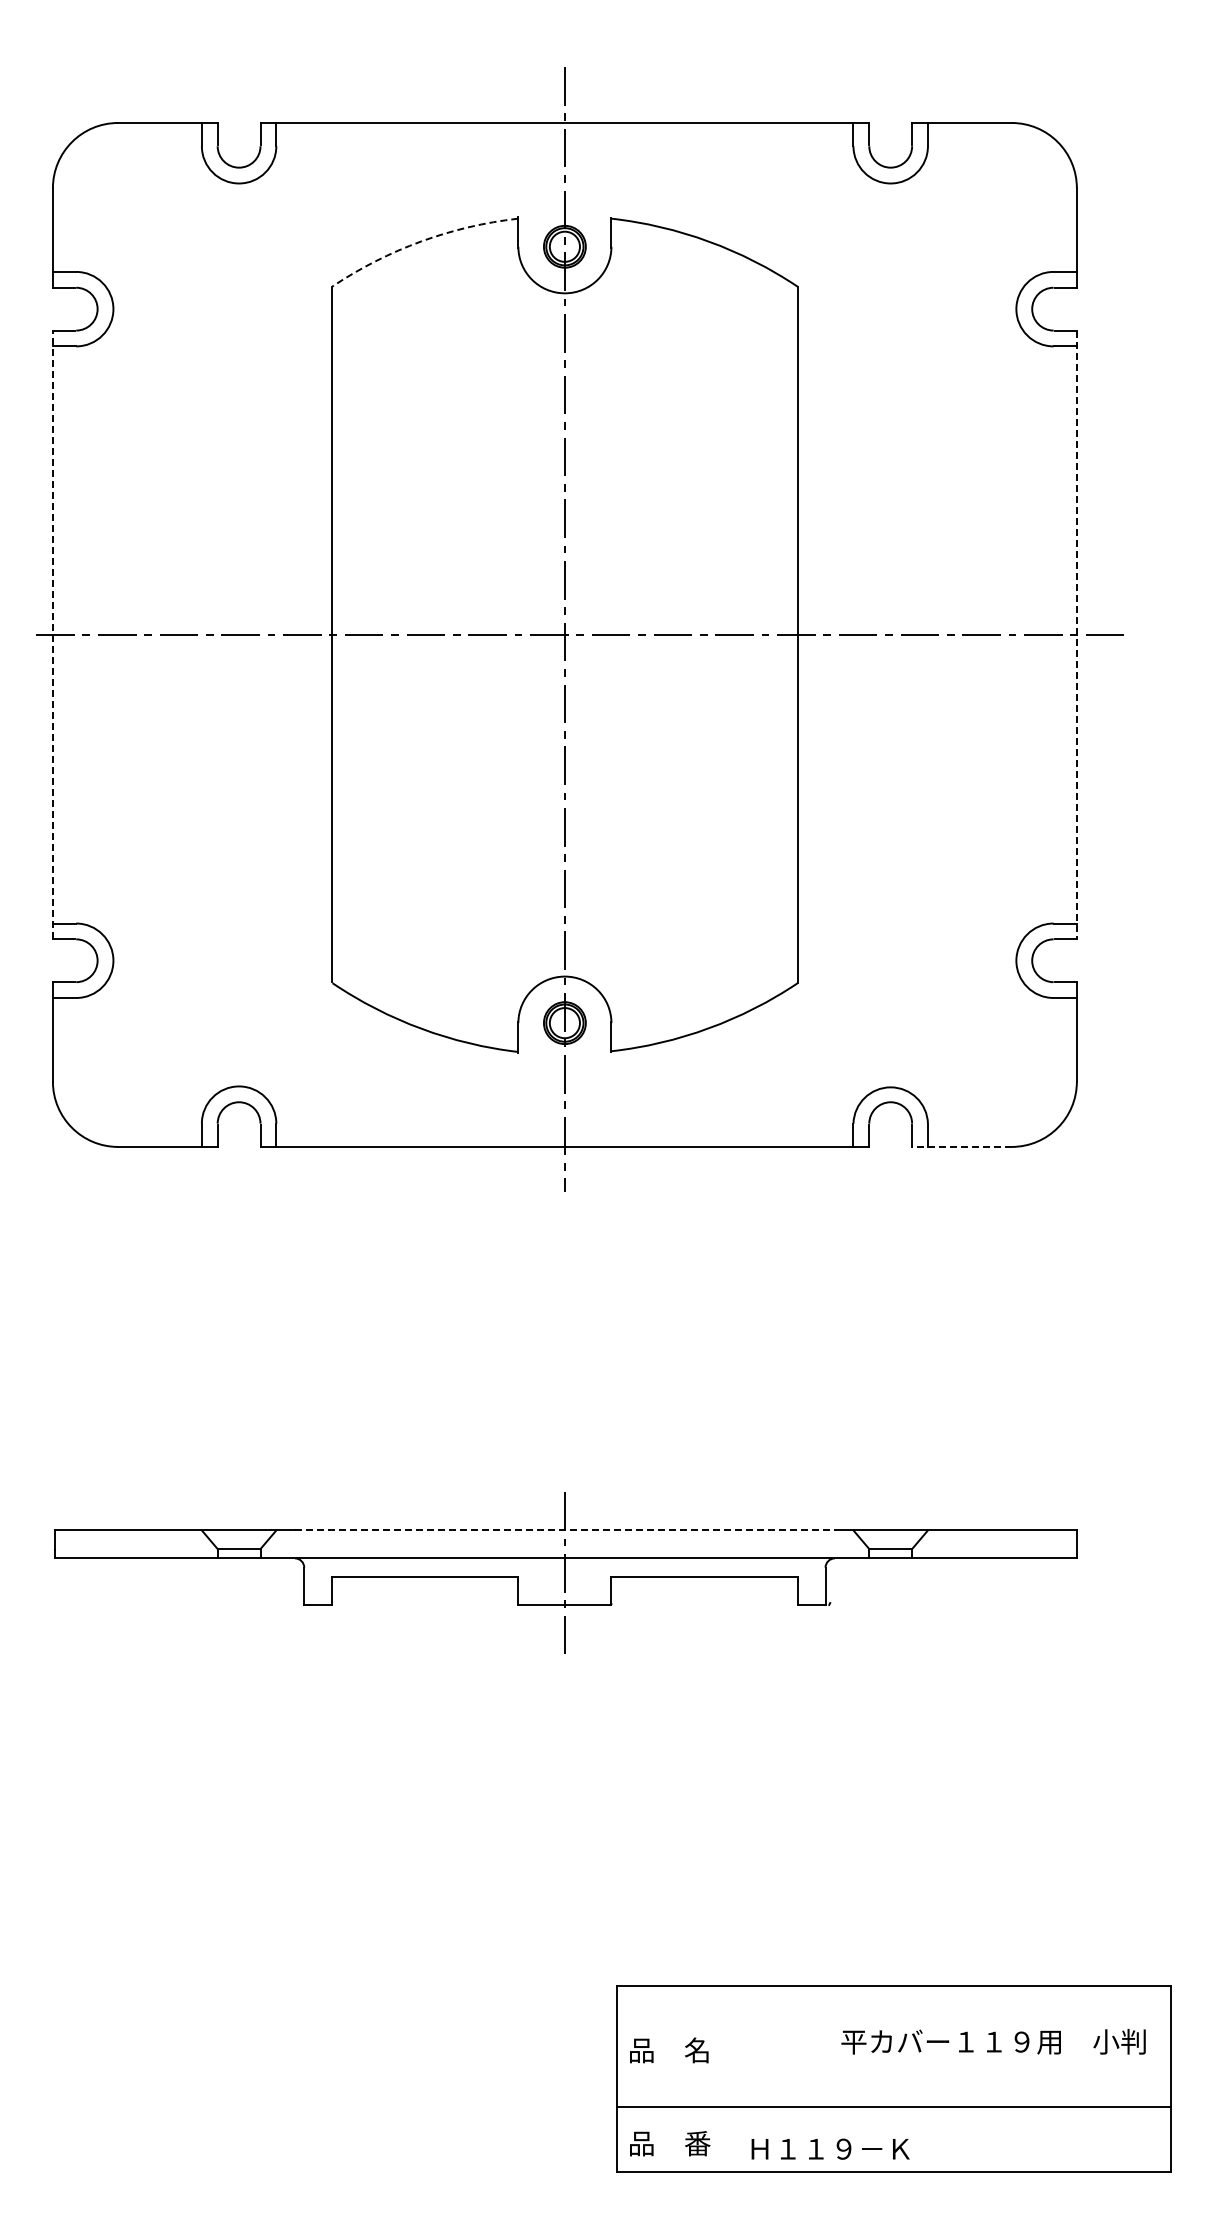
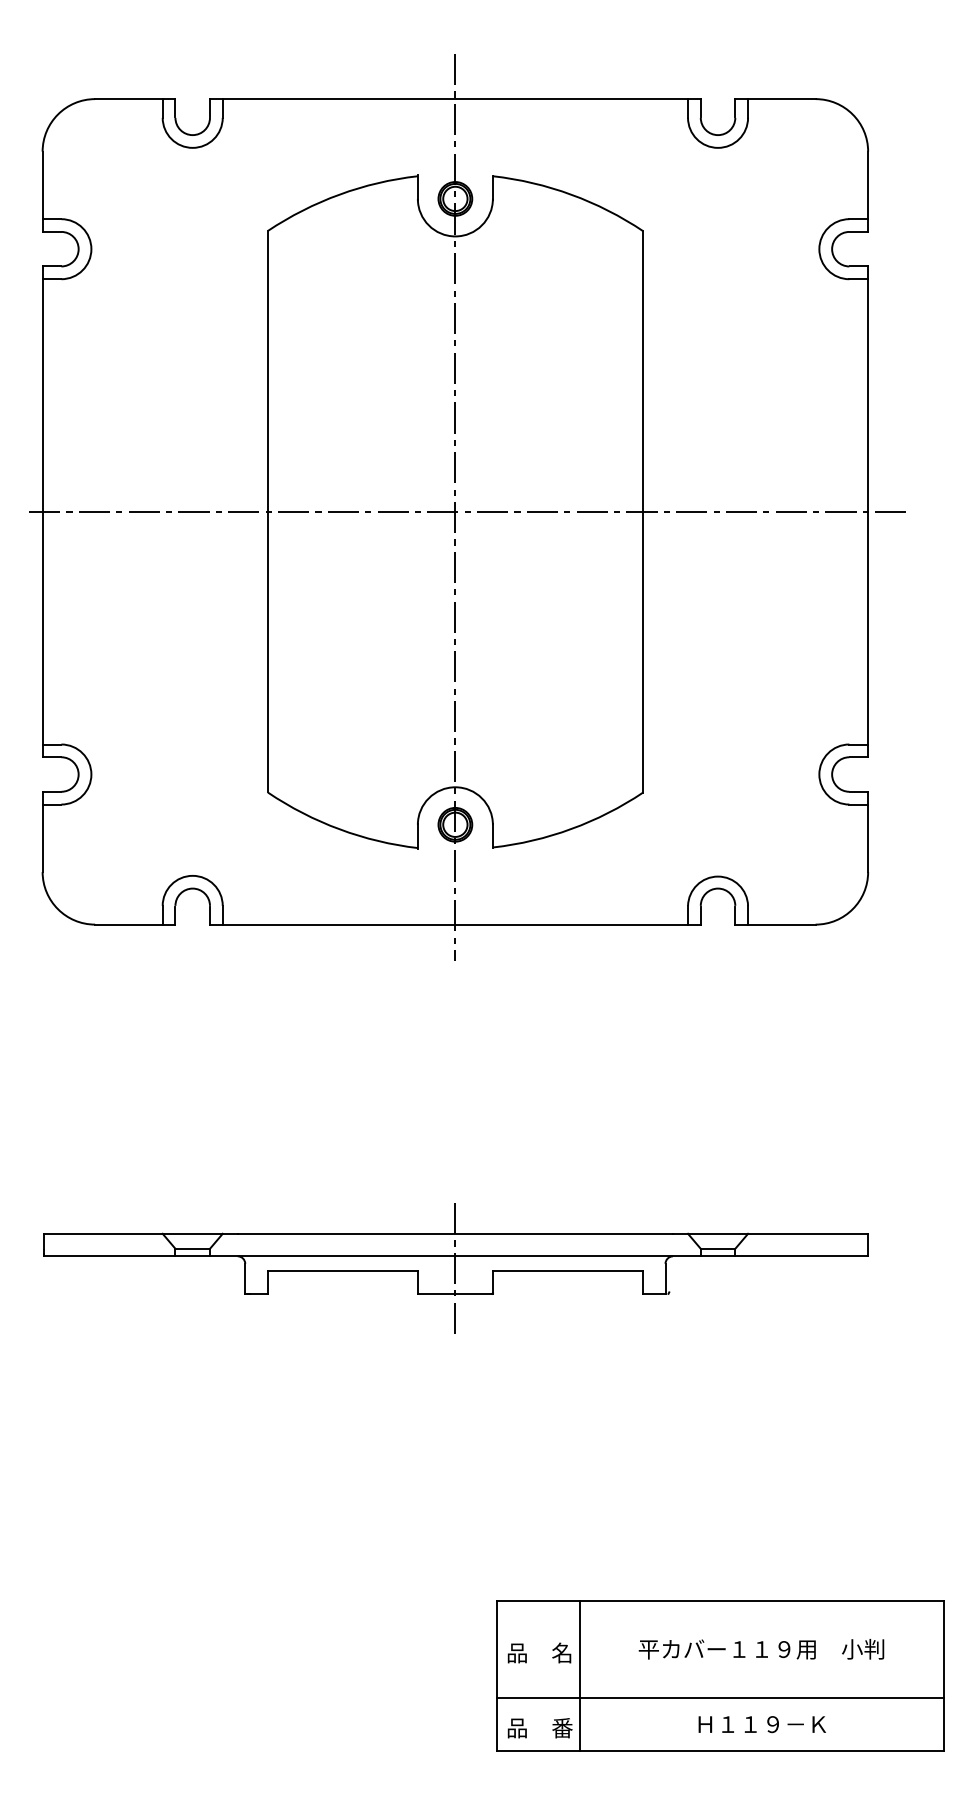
arc: (421, 241) -> (339, 194), dashed -> solid
line: (52, 634) -> (42, 511), dashed -> solid
line: (1076, 635) -> (867, 512), dashed -> solid
line: (961, 1146) -> (775, 924), dashed -> solid
line: (564, 1530) -> (455, 1233), dashed -> solid
text: (993, 2041) -> (761, 1649), moved
line: (719, 2078) -> (580, 1675), added
text: (830, 2148) -> (762, 1724), moved

